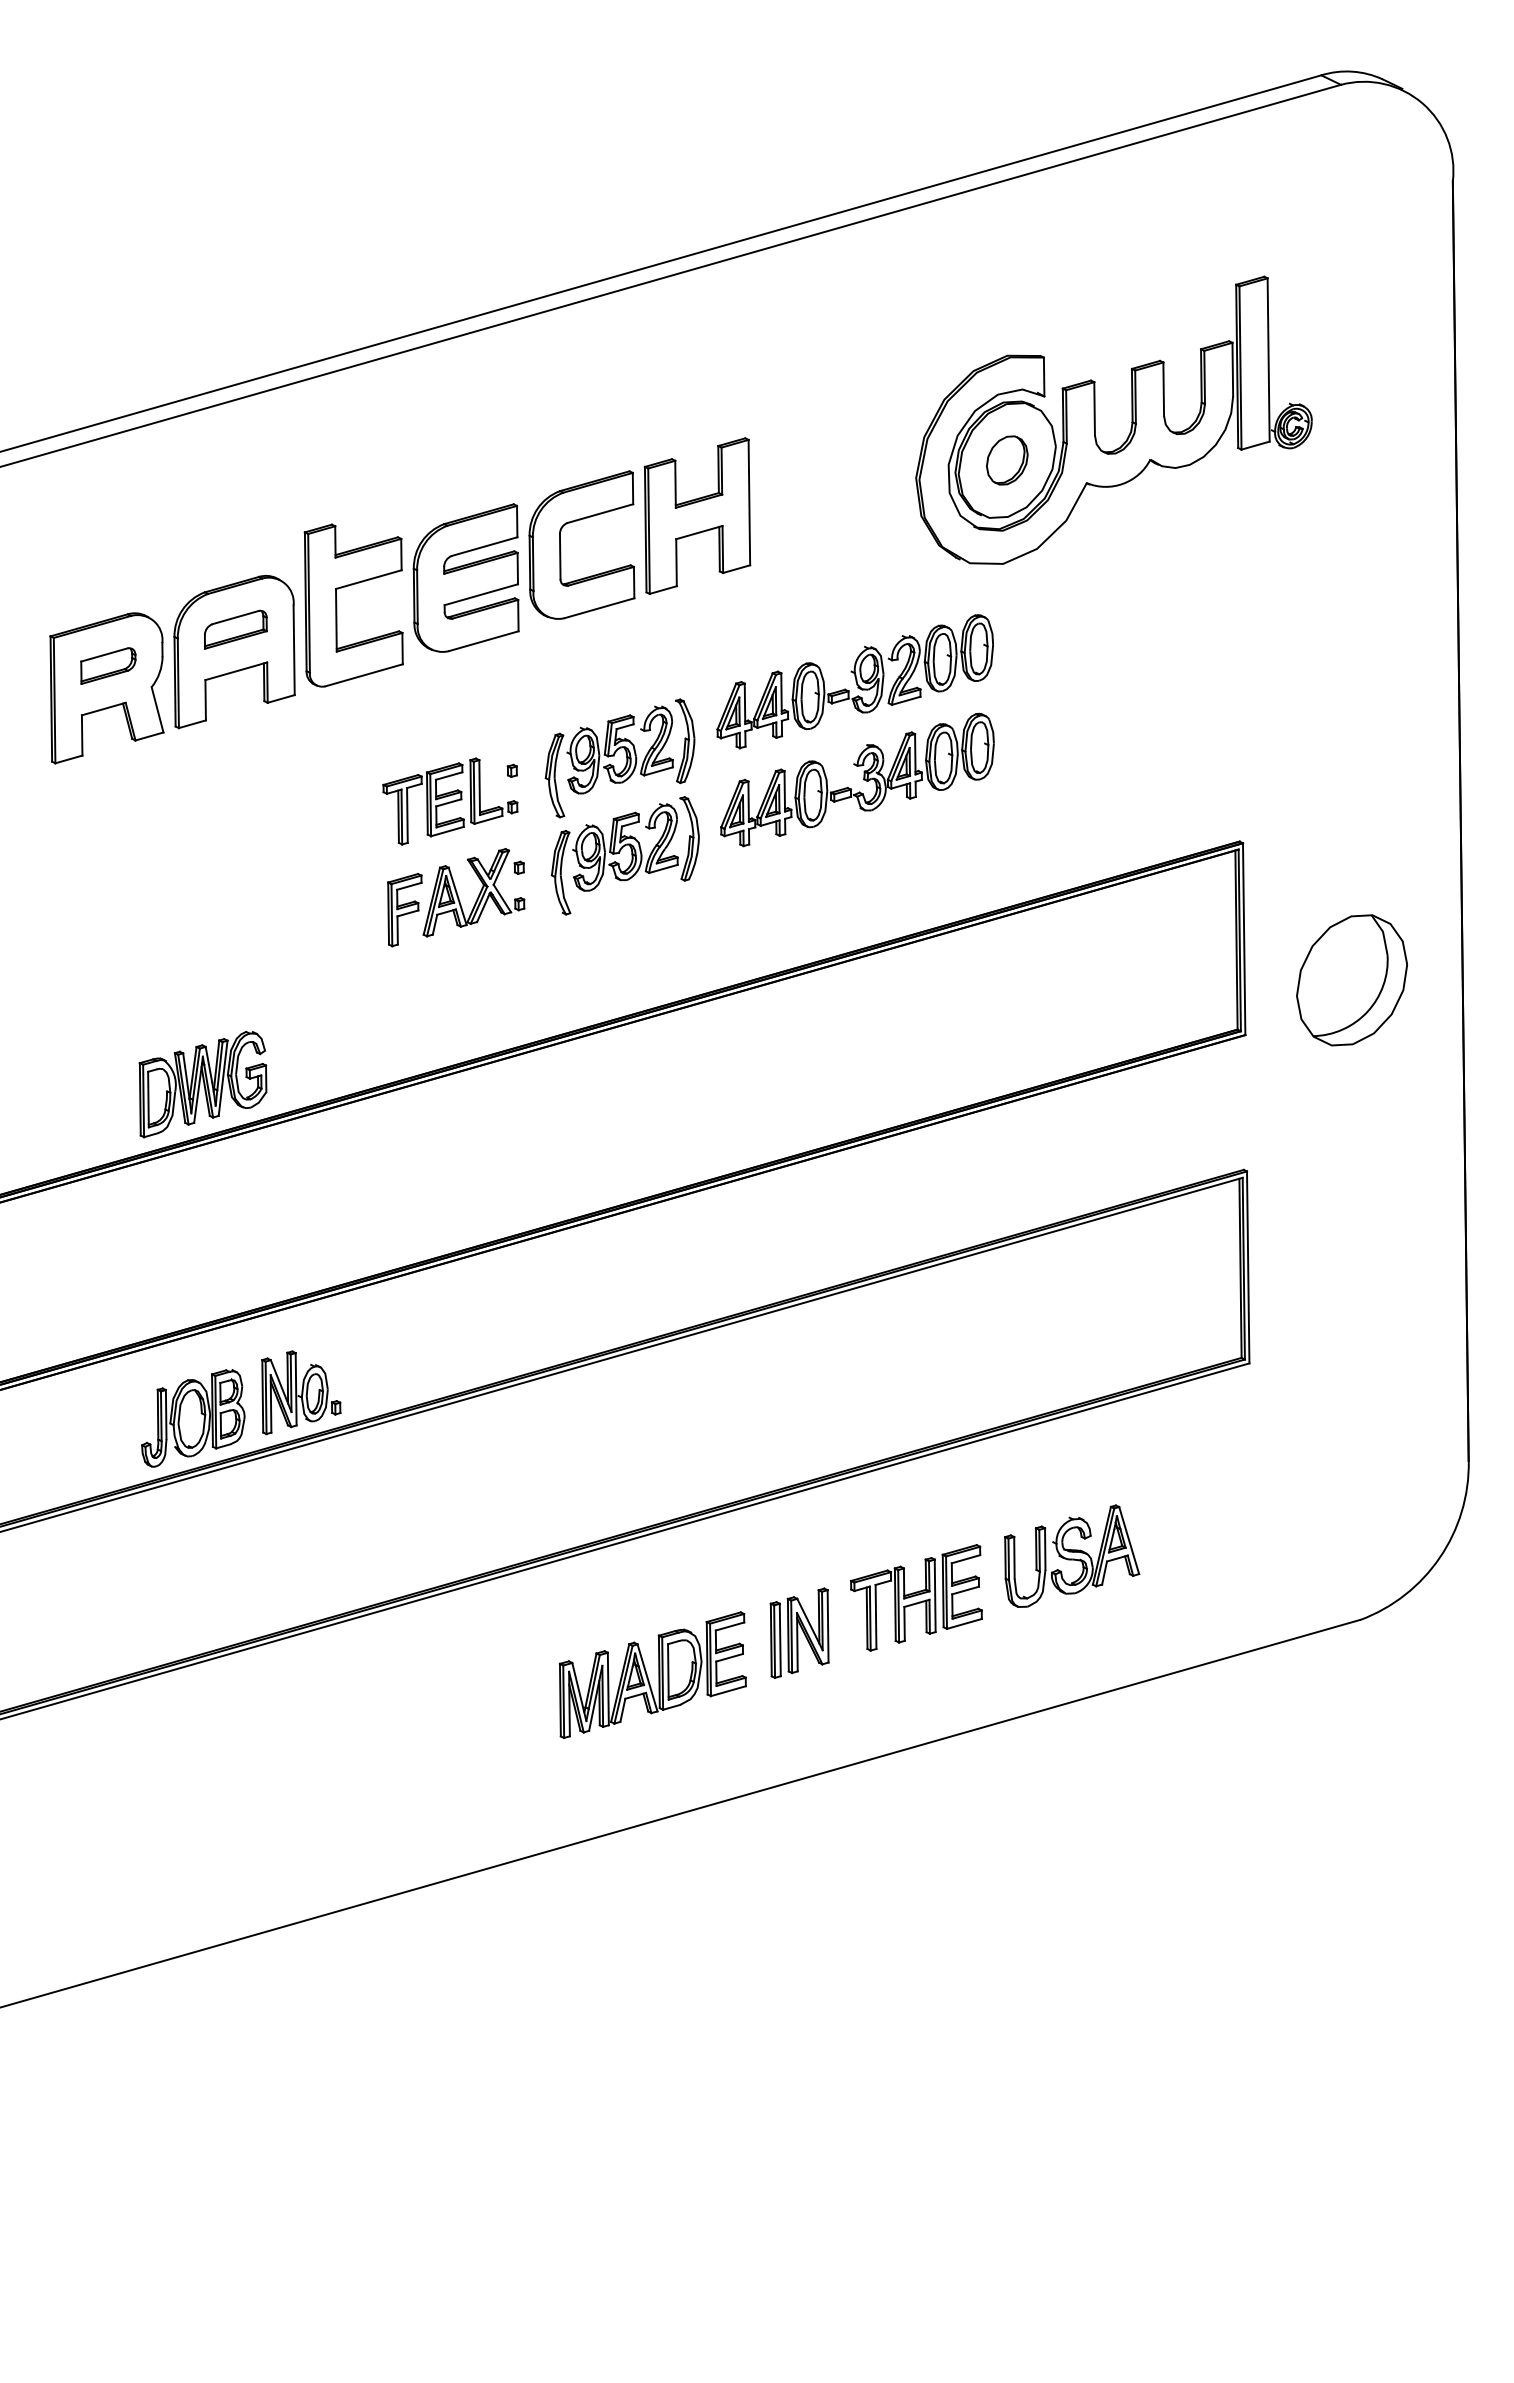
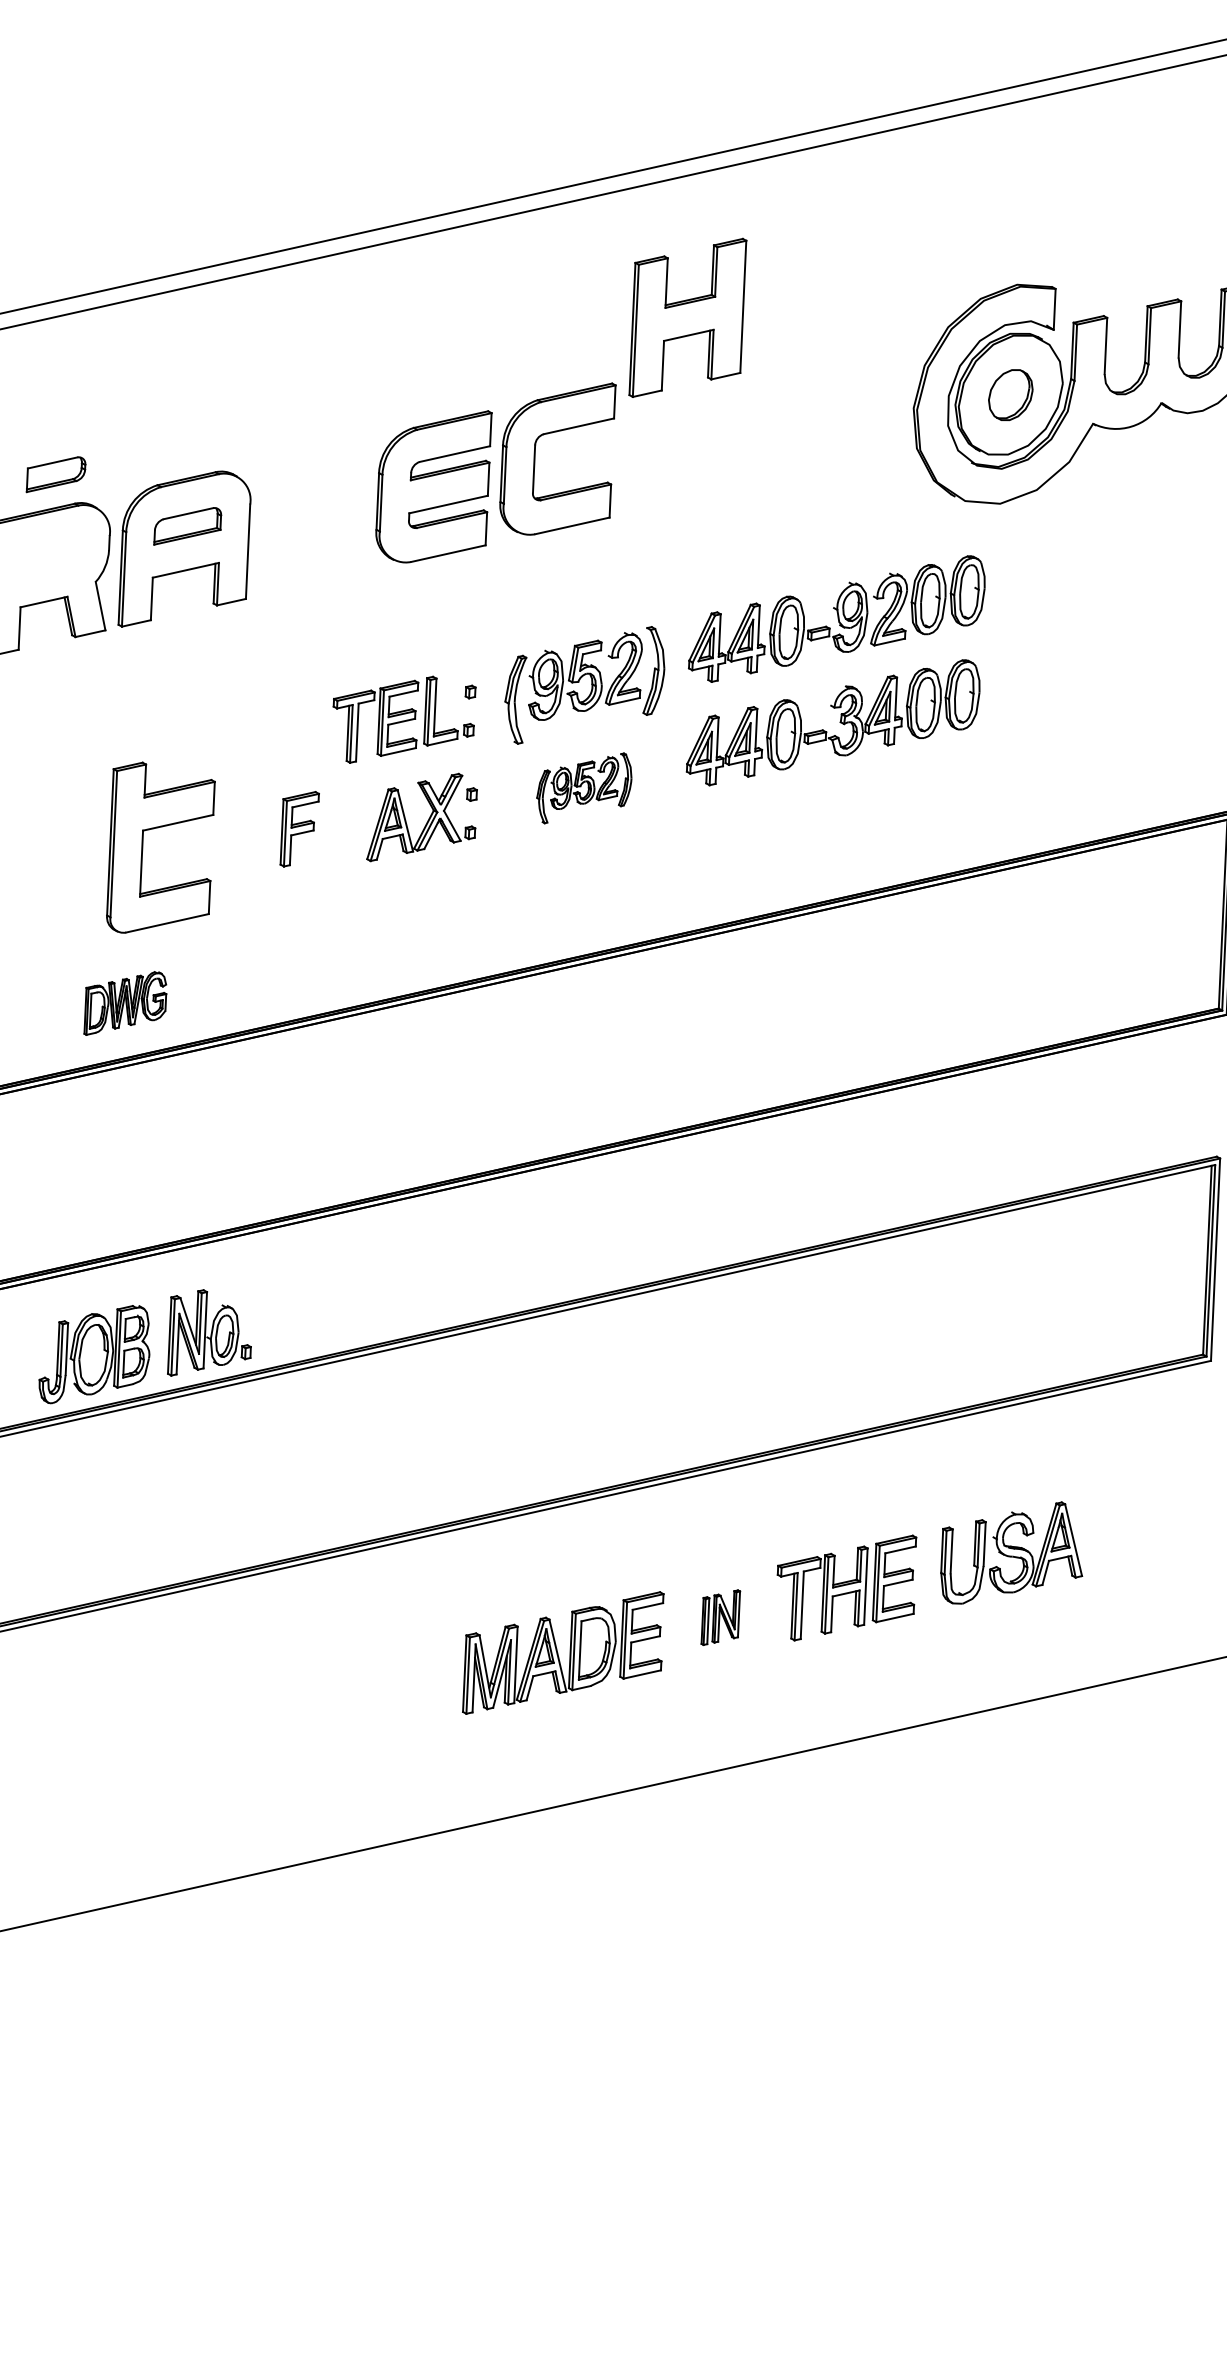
part: (697, 515) -> (687, 317), moved
part: (337, 605) -> (143, 848), moved
part: (108, 665) -> (56, 474), moved
part: (624, 855) -> (583, 787), size x0.6
part: (404, 910) -> (299, 829), moved
part: (202, 1084) -> (125, 1003), size x0.6
part: (799, 1632) -> (720, 1617), size x0.6

